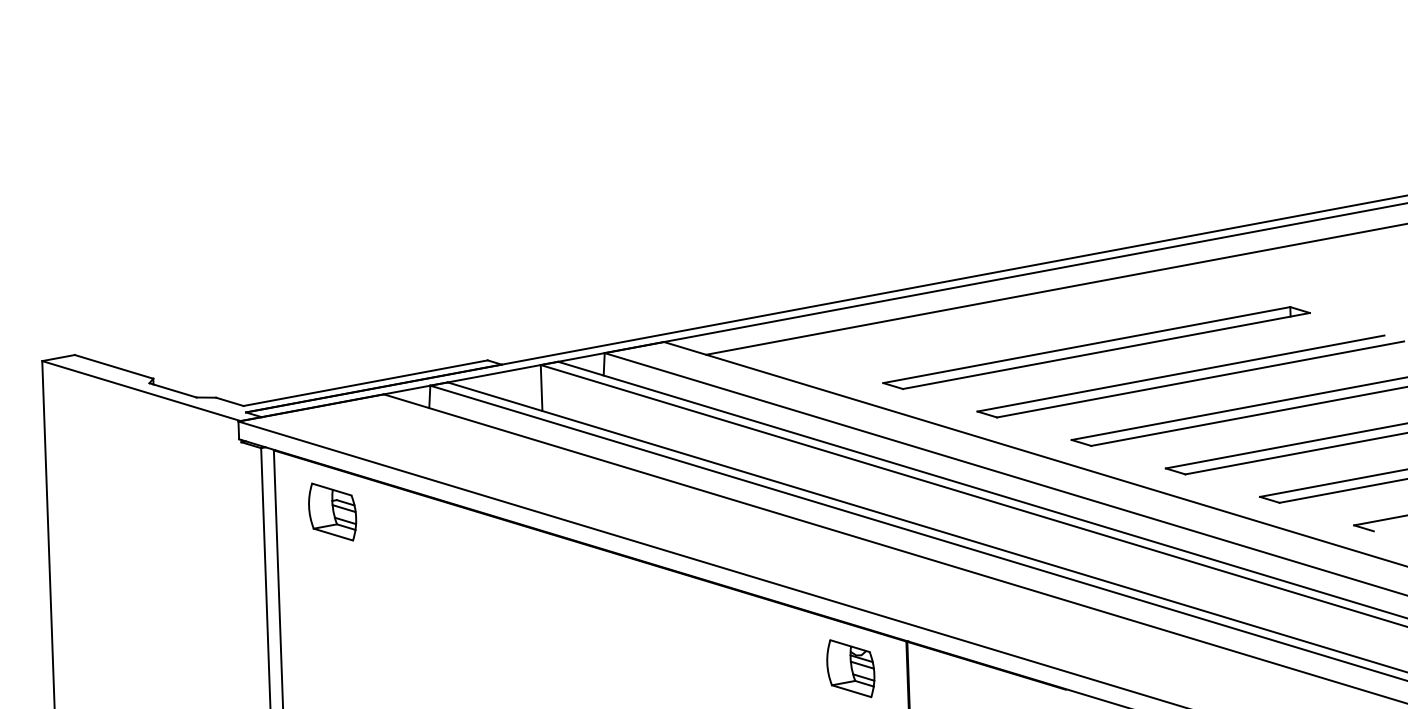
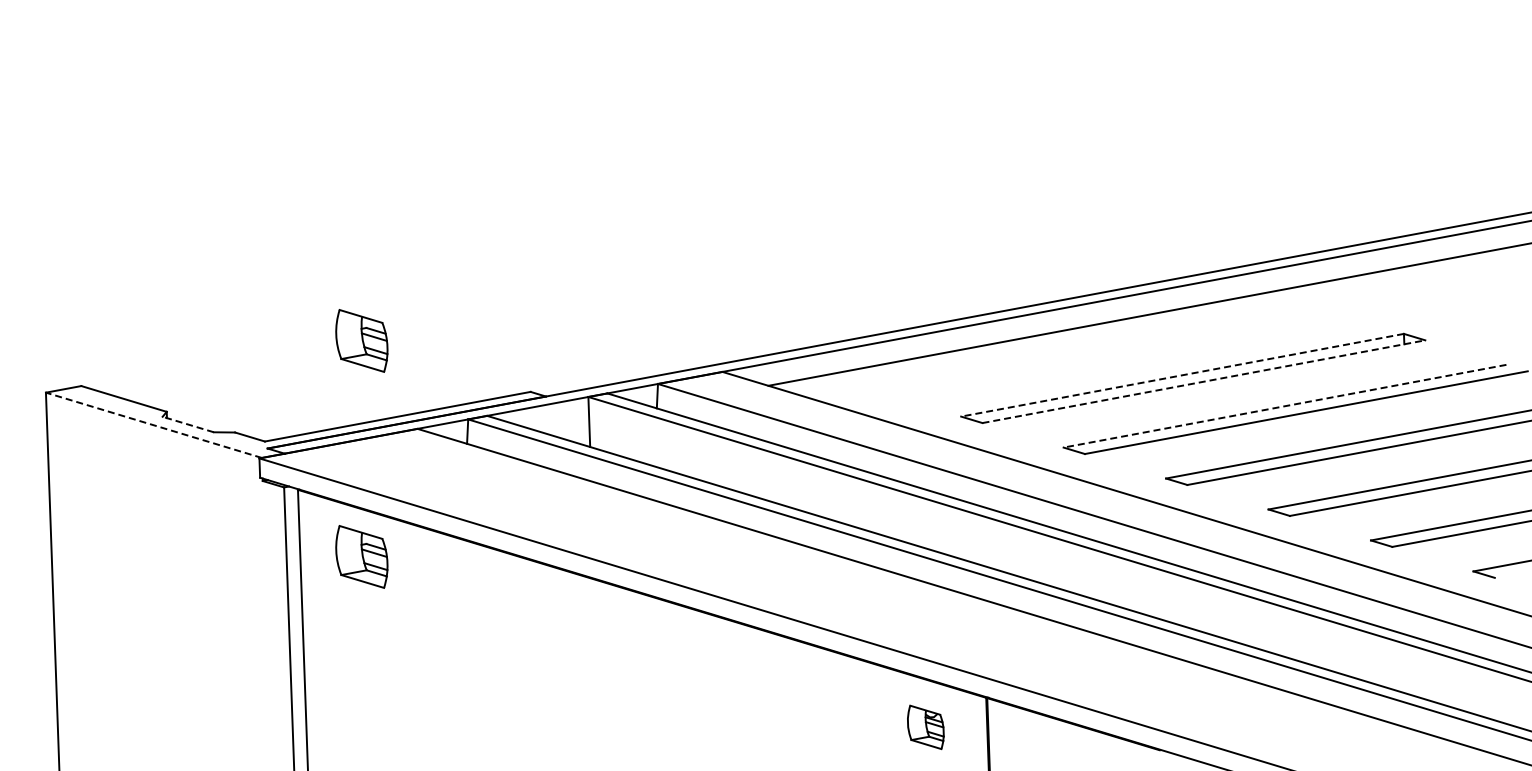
part: (332, 313) -> (361, 340), added
line: (1086, 345) -> (1182, 375), solid -> dashed
line: (1106, 350) -> (1204, 381), solid -> dashed
line: (1180, 373) -> (1284, 406), solid -> dashed
line: (173, 390) -> (188, 424), solid -> dashed
line: (141, 391) -> (153, 425), solid -> dashed
part: (850, 668) -> (925, 727), size x0.7

